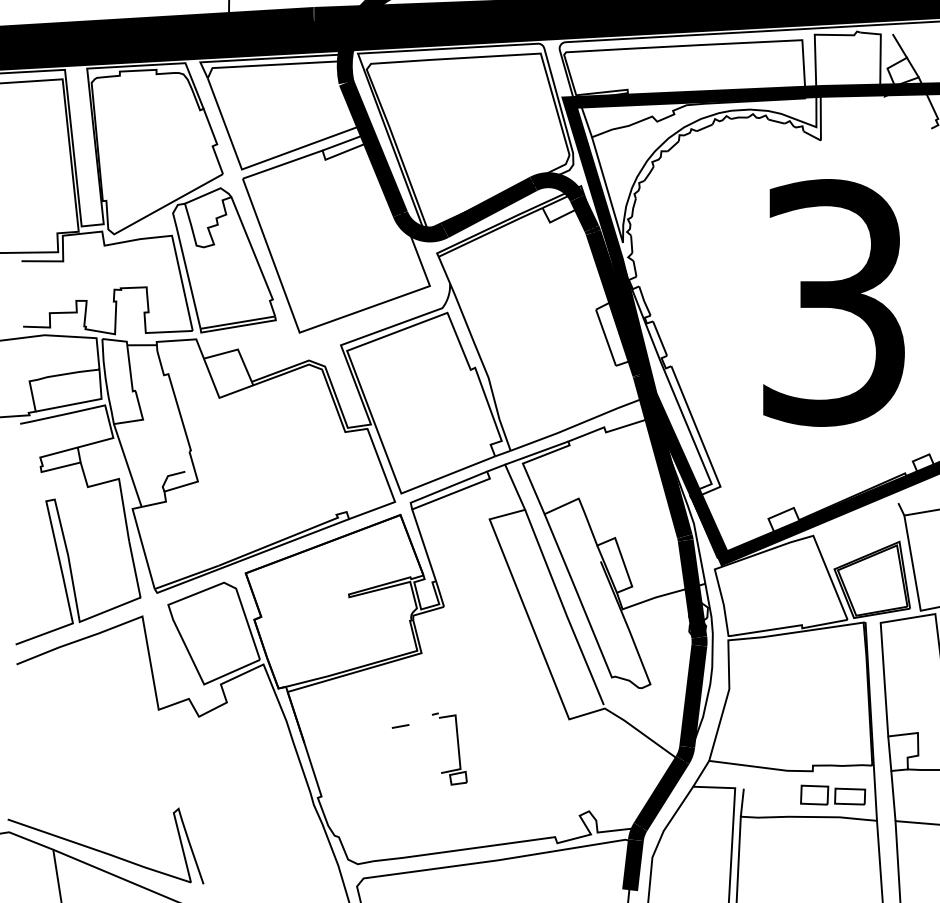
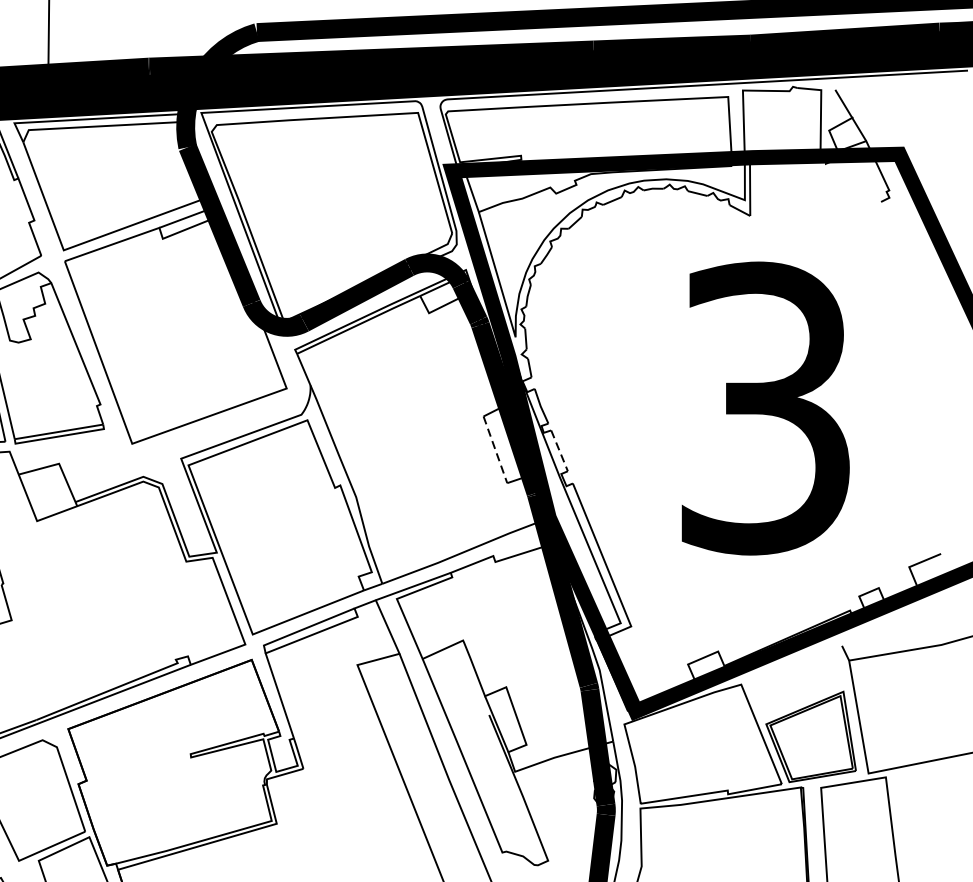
line: (606, 337) -> (496, 449), solid -> dashed
line: (660, 338) -> (560, 450), solid -> dashed

